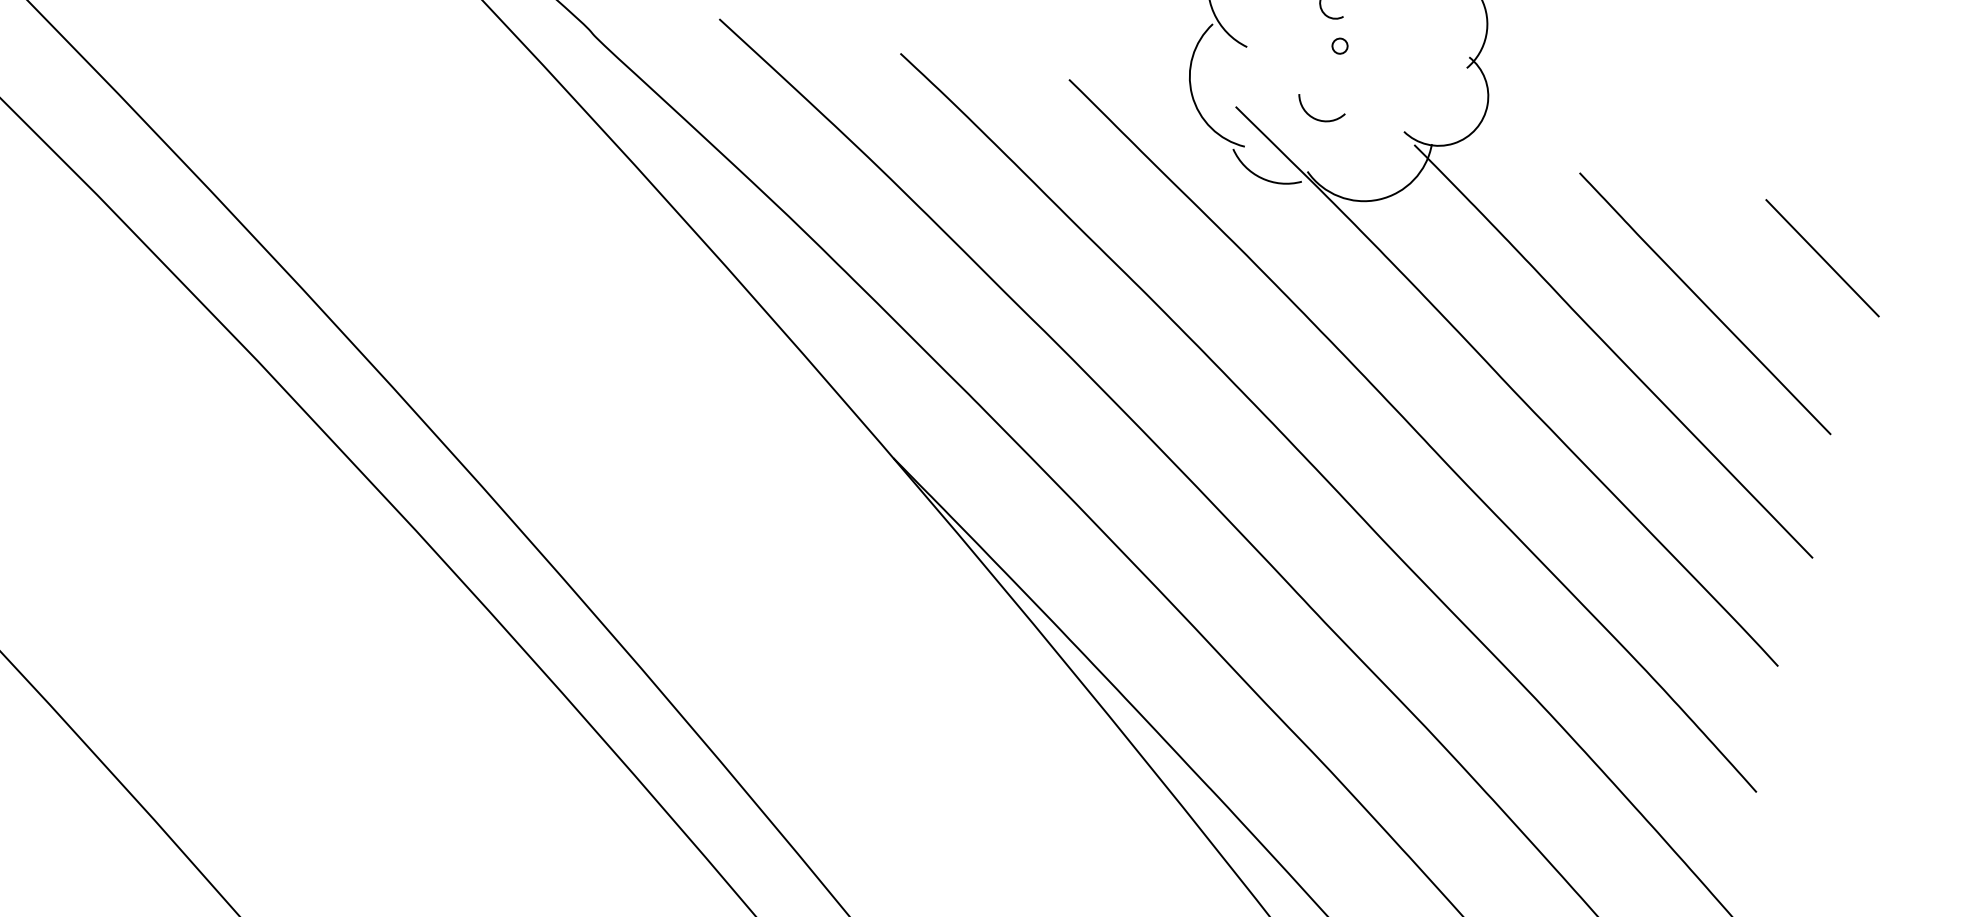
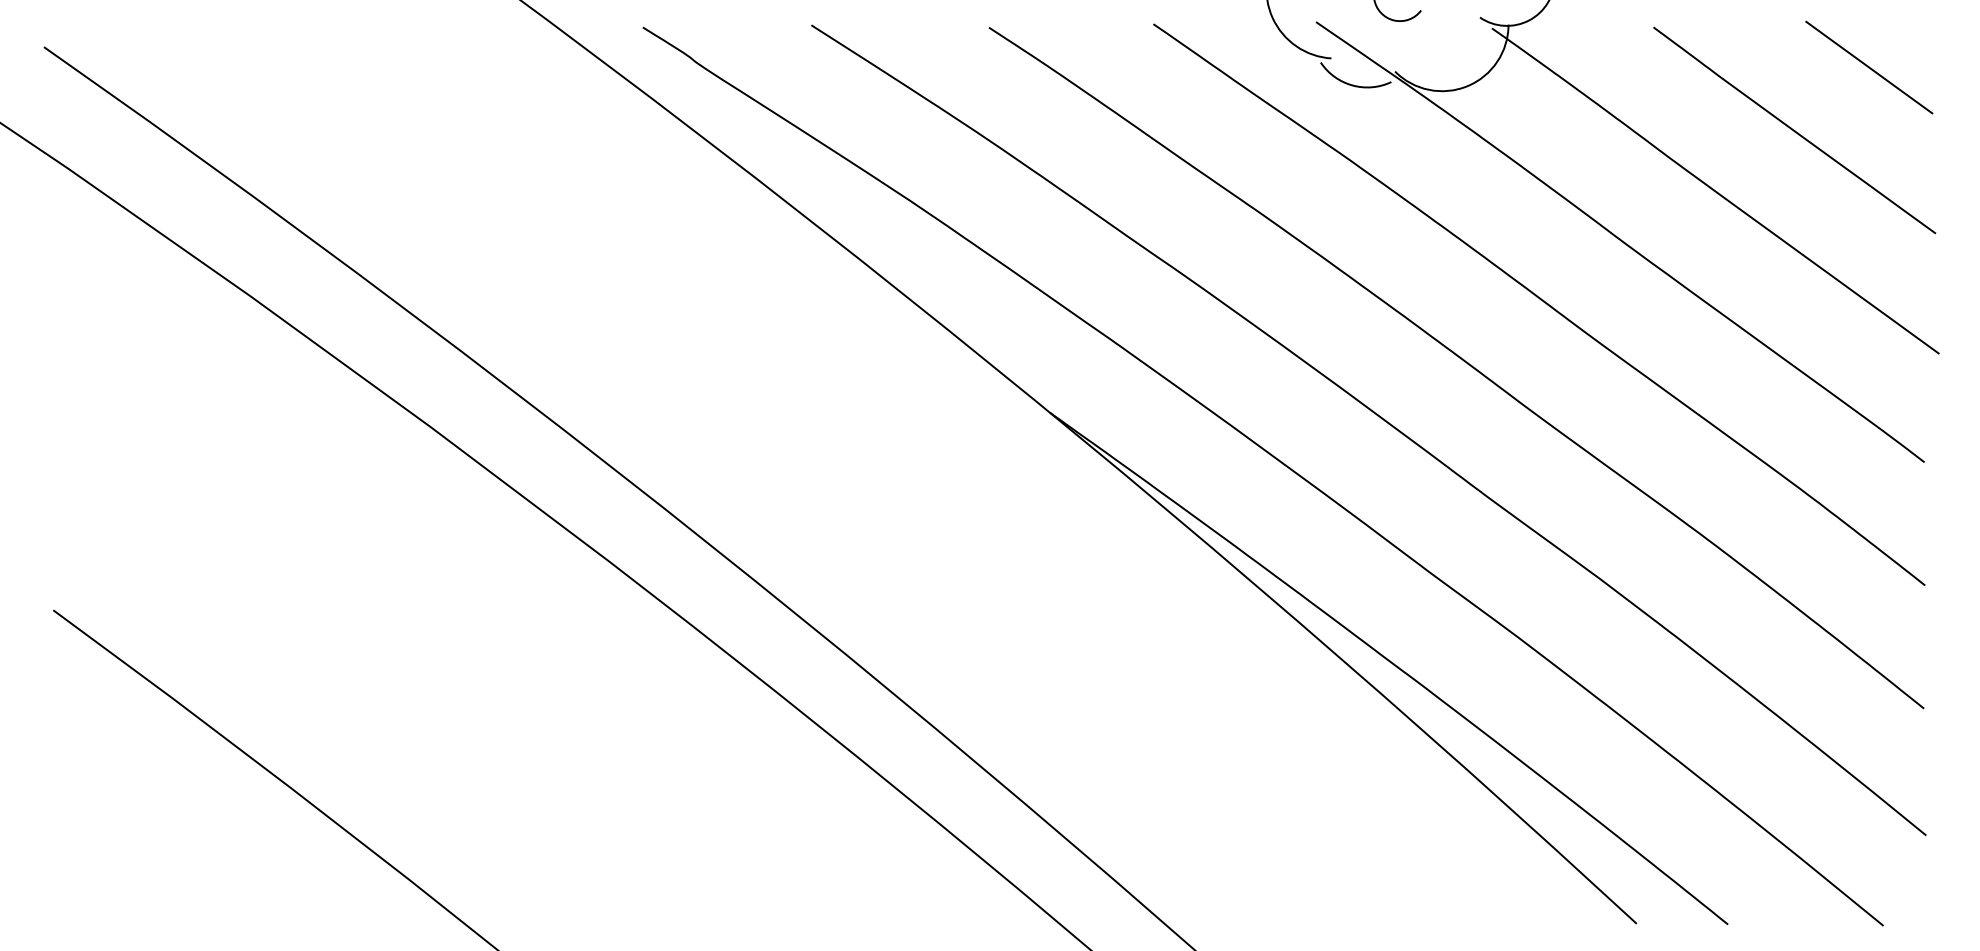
line: (1822, 258) -> (1869, 67), moved

